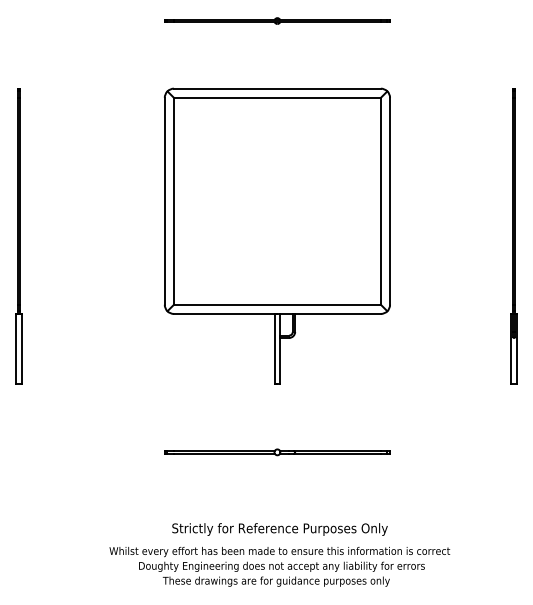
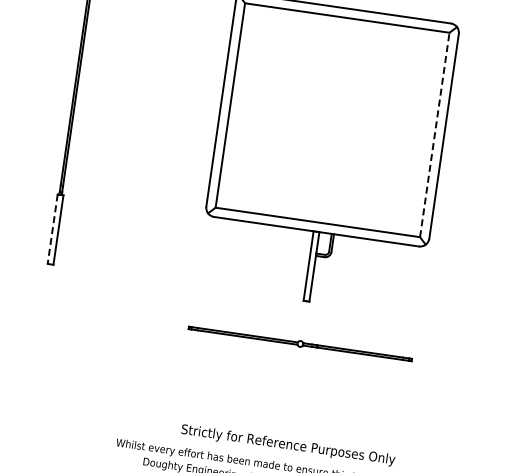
line: (380, 200) -> (434, 134), solid -> dashed
line: (15, 349) -> (52, 229), solid -> dashed
part: (277, 452) -> (300, 344), moved

